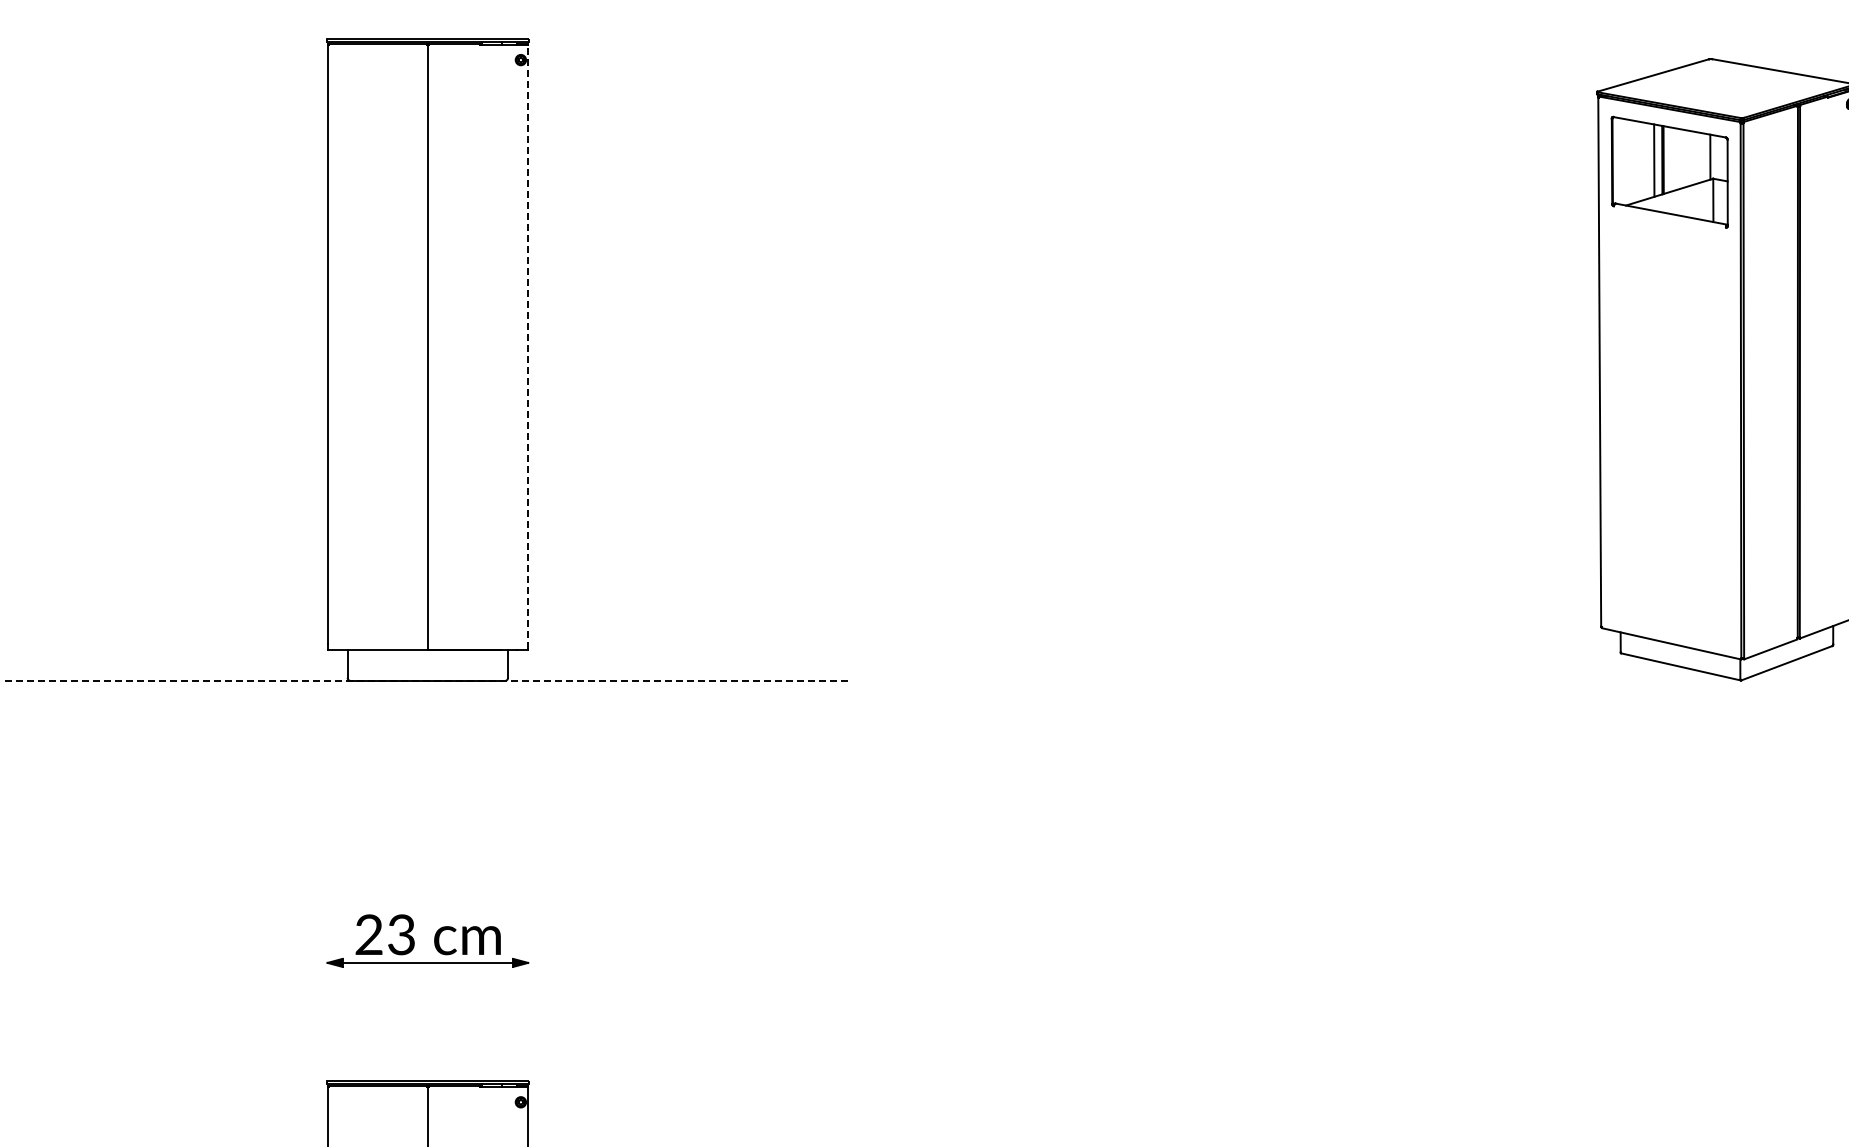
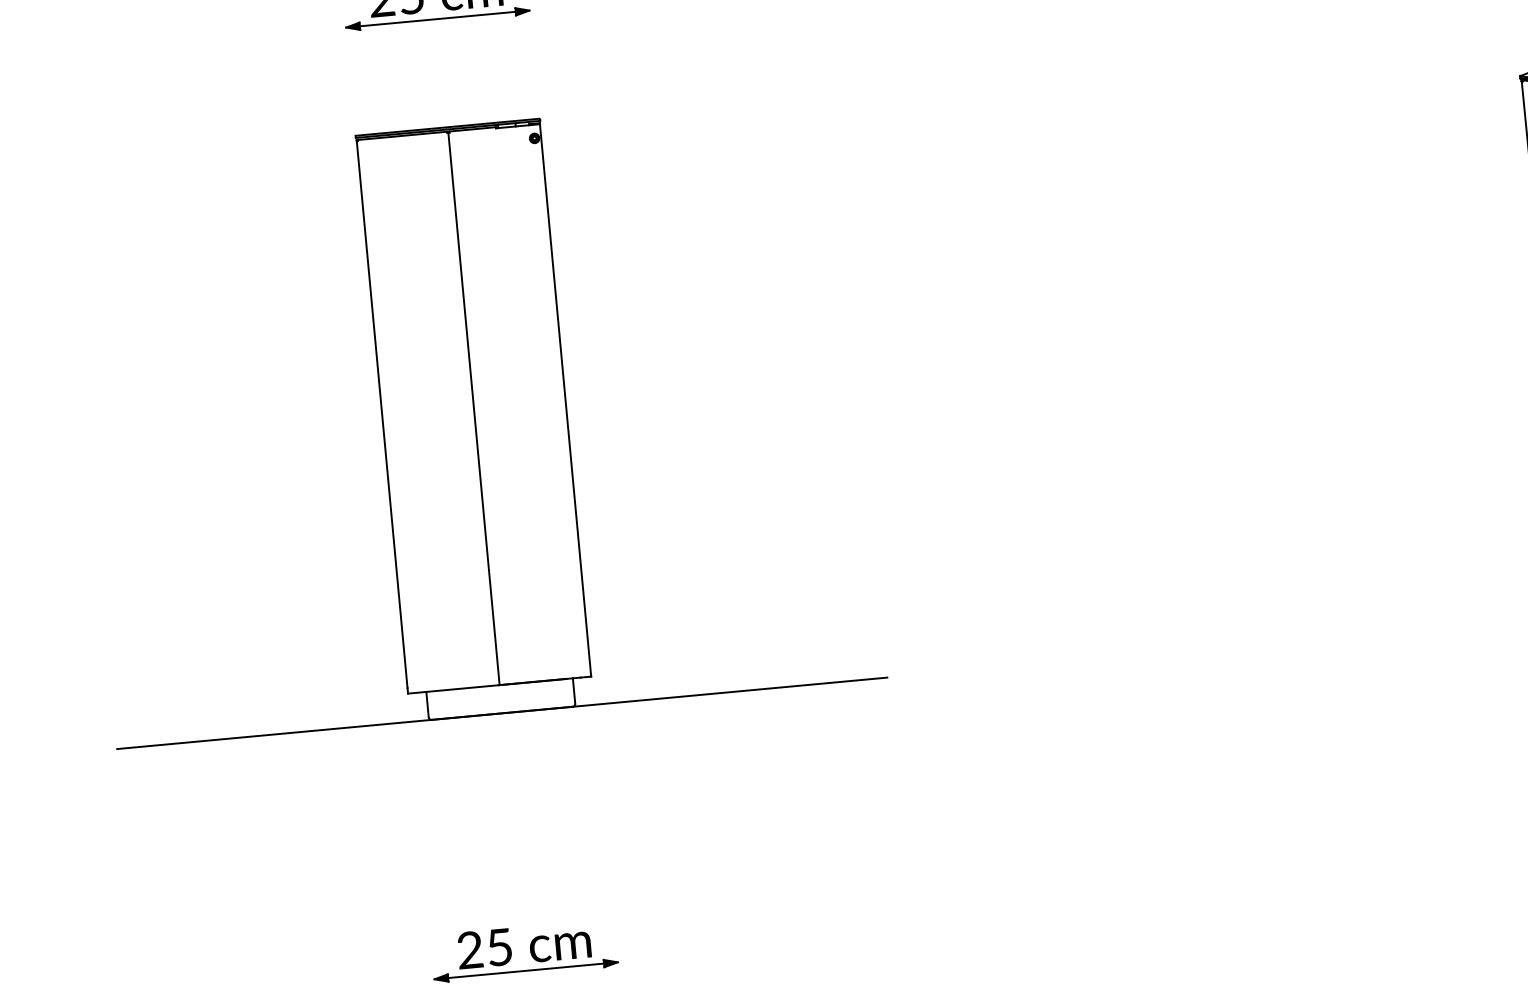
line: (528, 347) -> (565, 400), dashed -> solid
line: (427, 680) -> (501, 712), dashed -> solid
text: (401, 934) -> (499, 947), 23 -> 25

